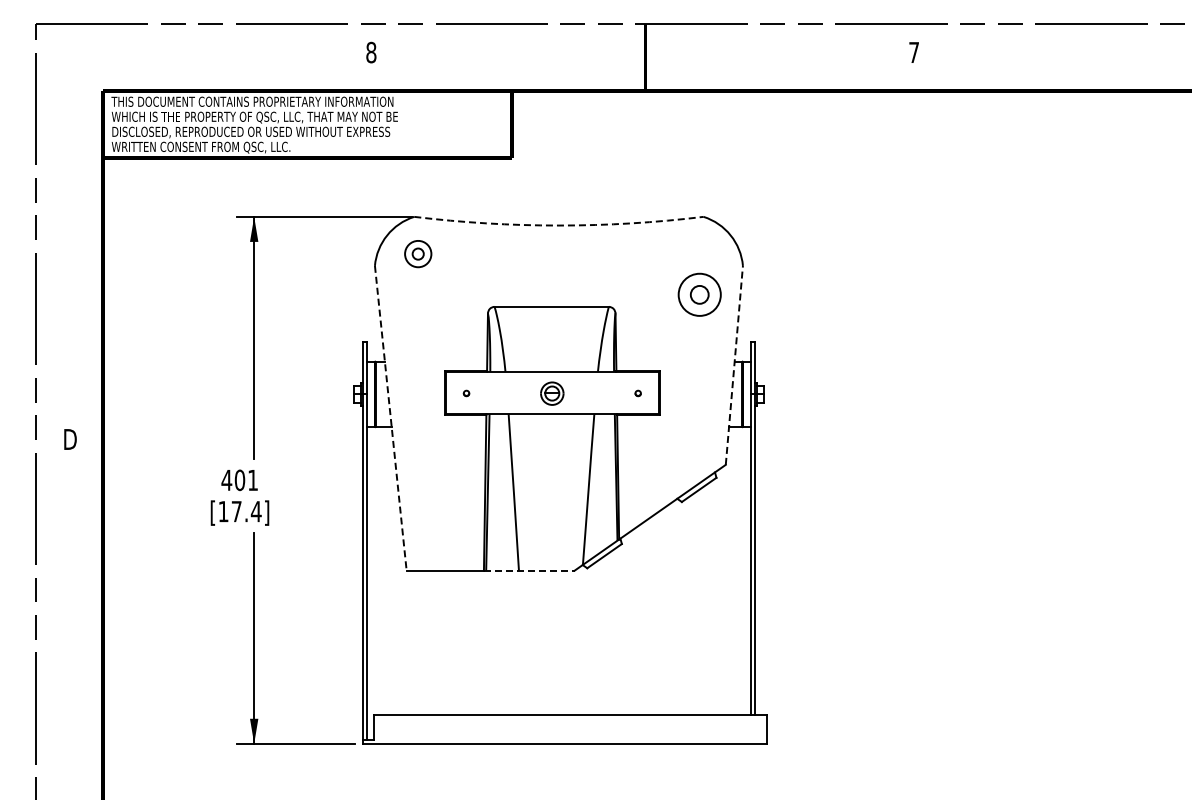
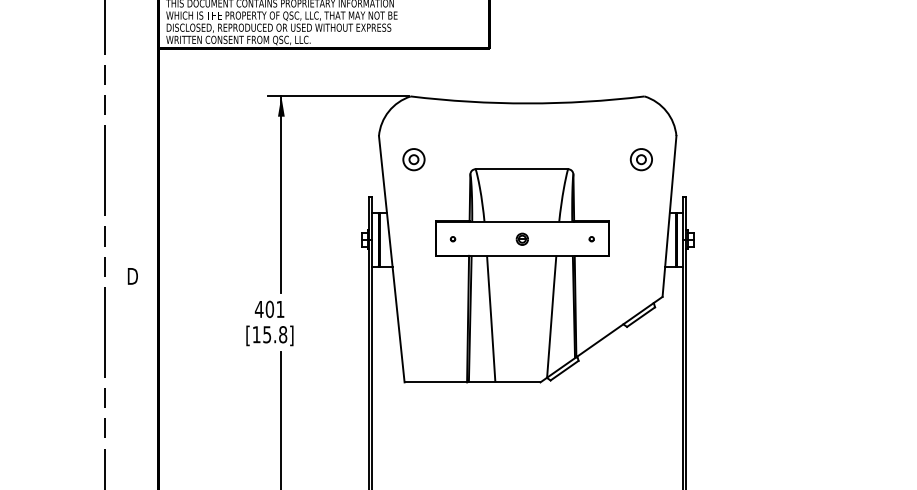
arc: (558, 225) -> (527, 103), dashed -> solid
part: (418, 254) -> (414, 159), moved
part: (699, 295) -> (641, 159), size x0.62
line: (734, 365) -> (669, 216), dashed -> solid
part: (552, 393) -> (522, 239), size x0.62
line: (390, 418) -> (391, 259), dashed -> solid
text: (246, 511) -> (275, 334), [17.4] -> [15.8]
line: (529, 570) -> (503, 382), dashed -> solid

